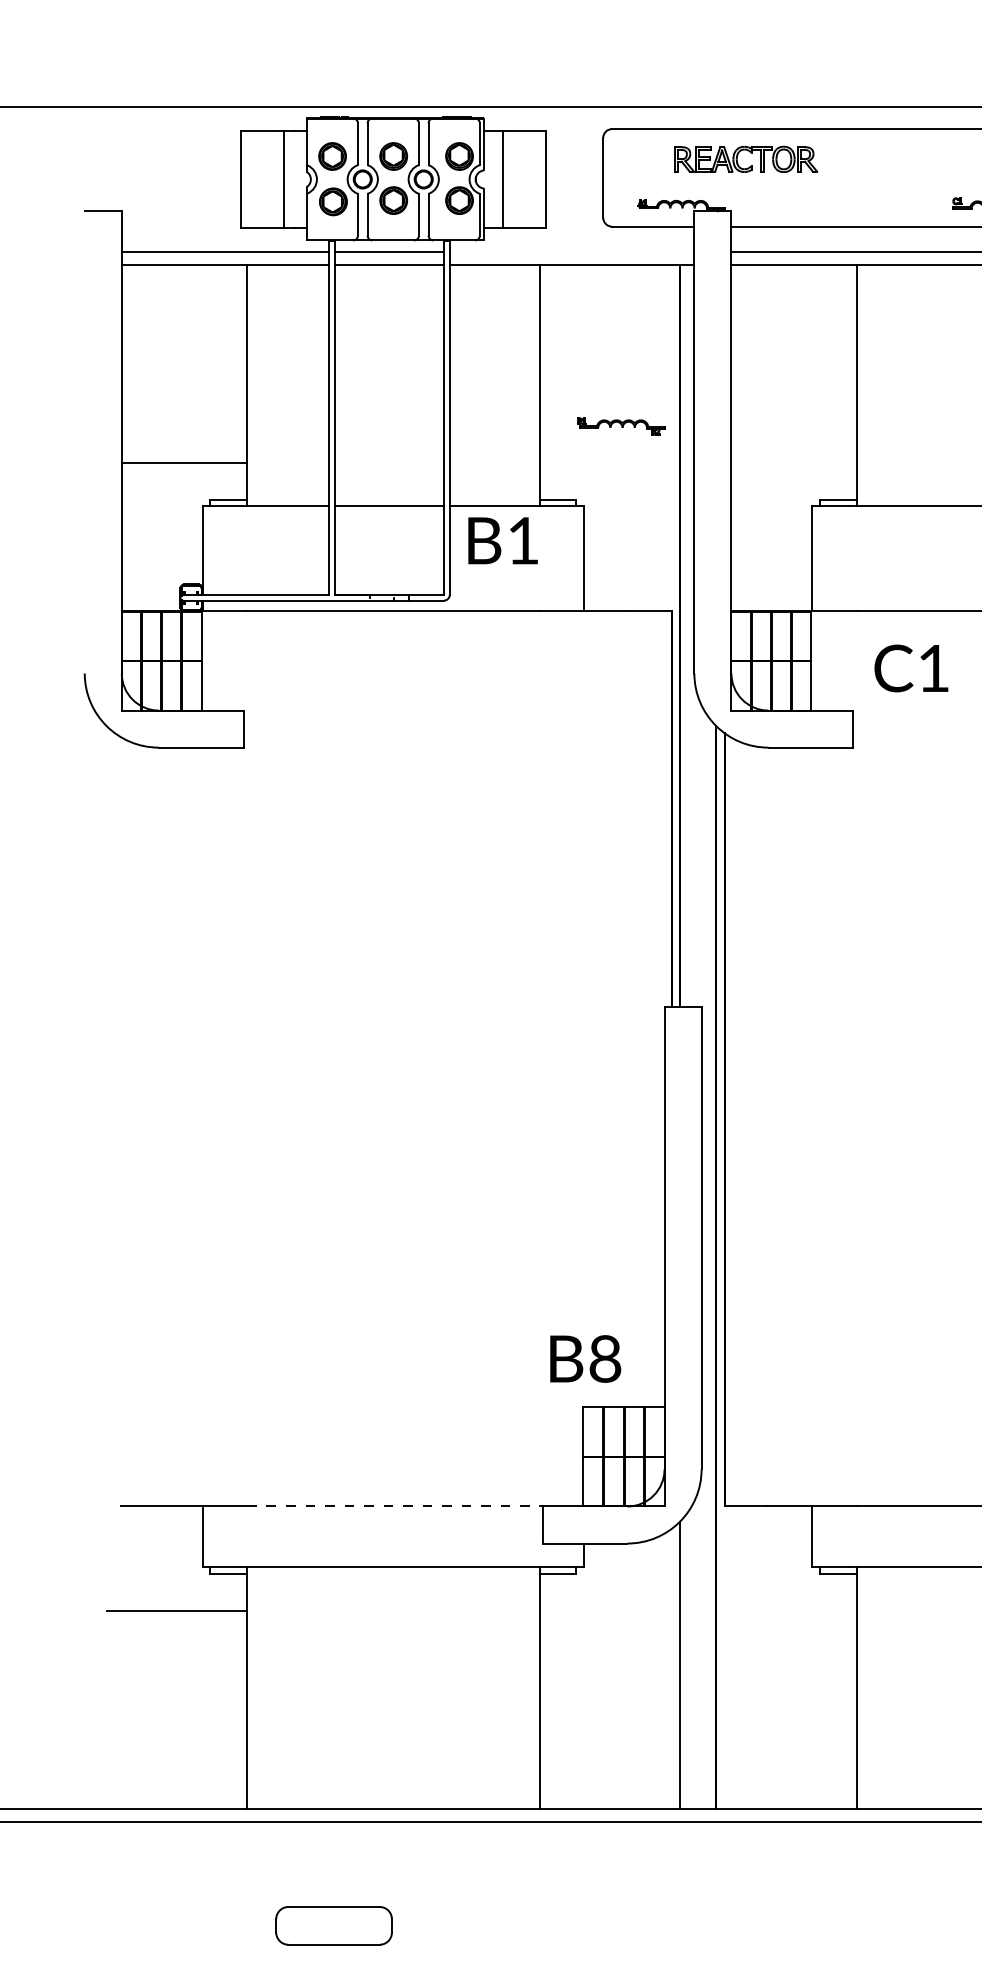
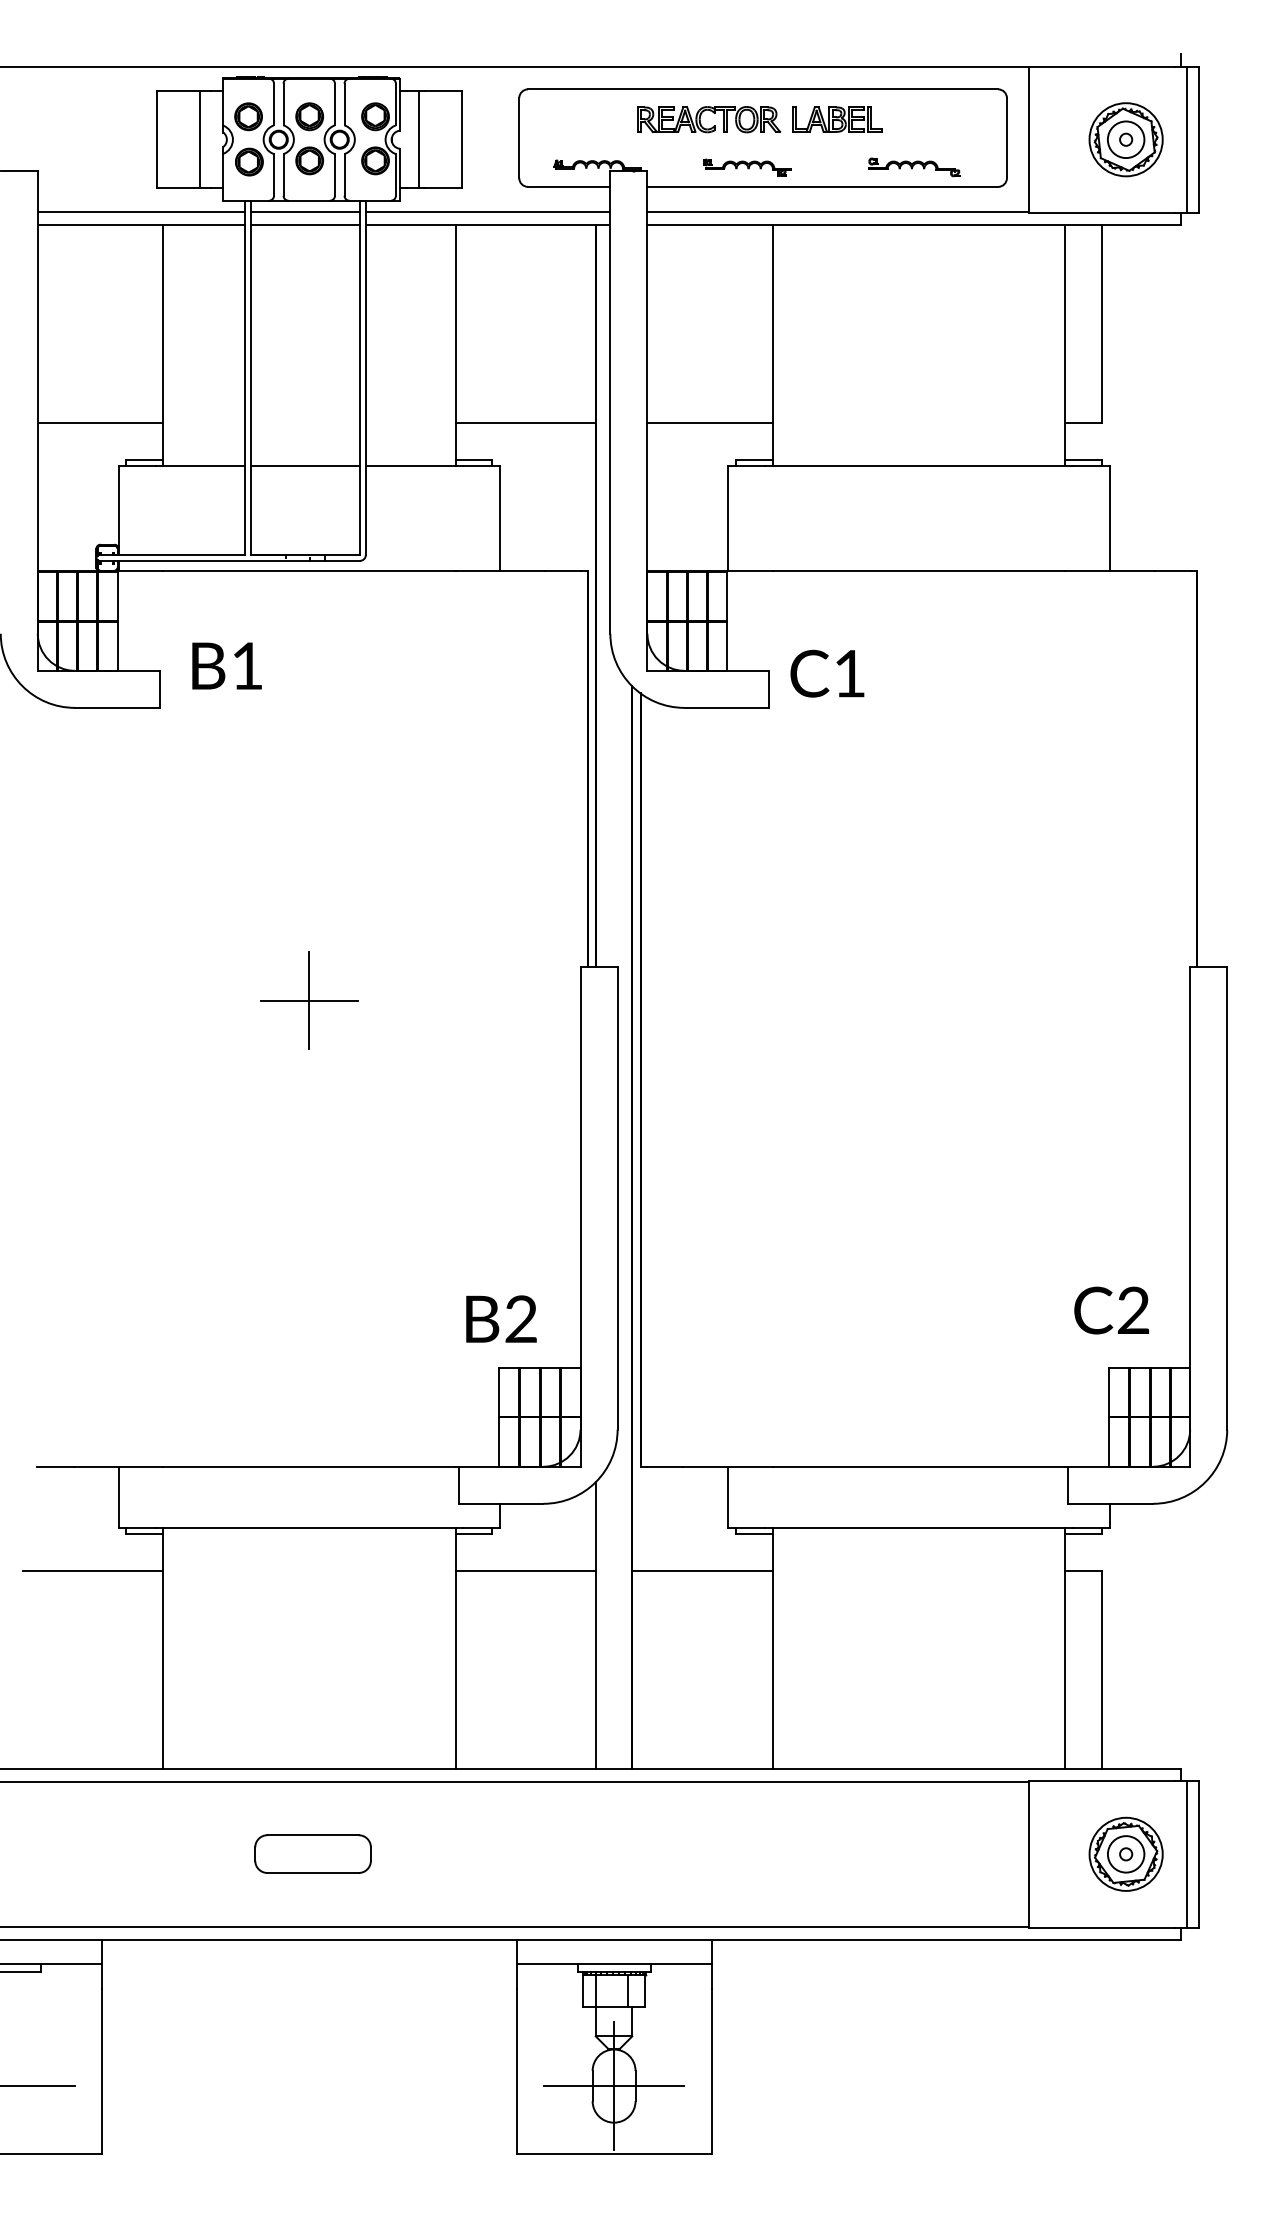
part: (750, 153) -> (713, 113), moved
part: (921, 159) -> (837, 119), added
line: (571, 252) -> (487, 212), added
part: (621, 426) -> (747, 167), moved
line: (609, 463) -> (525, 423), added
line: (793, 463) -> (709, 423), added
text: (502, 540) -> (226, 665), moved
text: (911, 668) -> (827, 673), moved
part: (393, 1040) -> (309, 1000), added
text: (605, 1359) -> (521, 1319), B8 -> B2
line: (393, 1506) -> (309, 1466), dashed -> solid
line: (609, 1611) -> (525, 1571), added
line: (786, 1611) -> (702, 1571), added
part: (333, 1925) -> (312, 1853), moved

